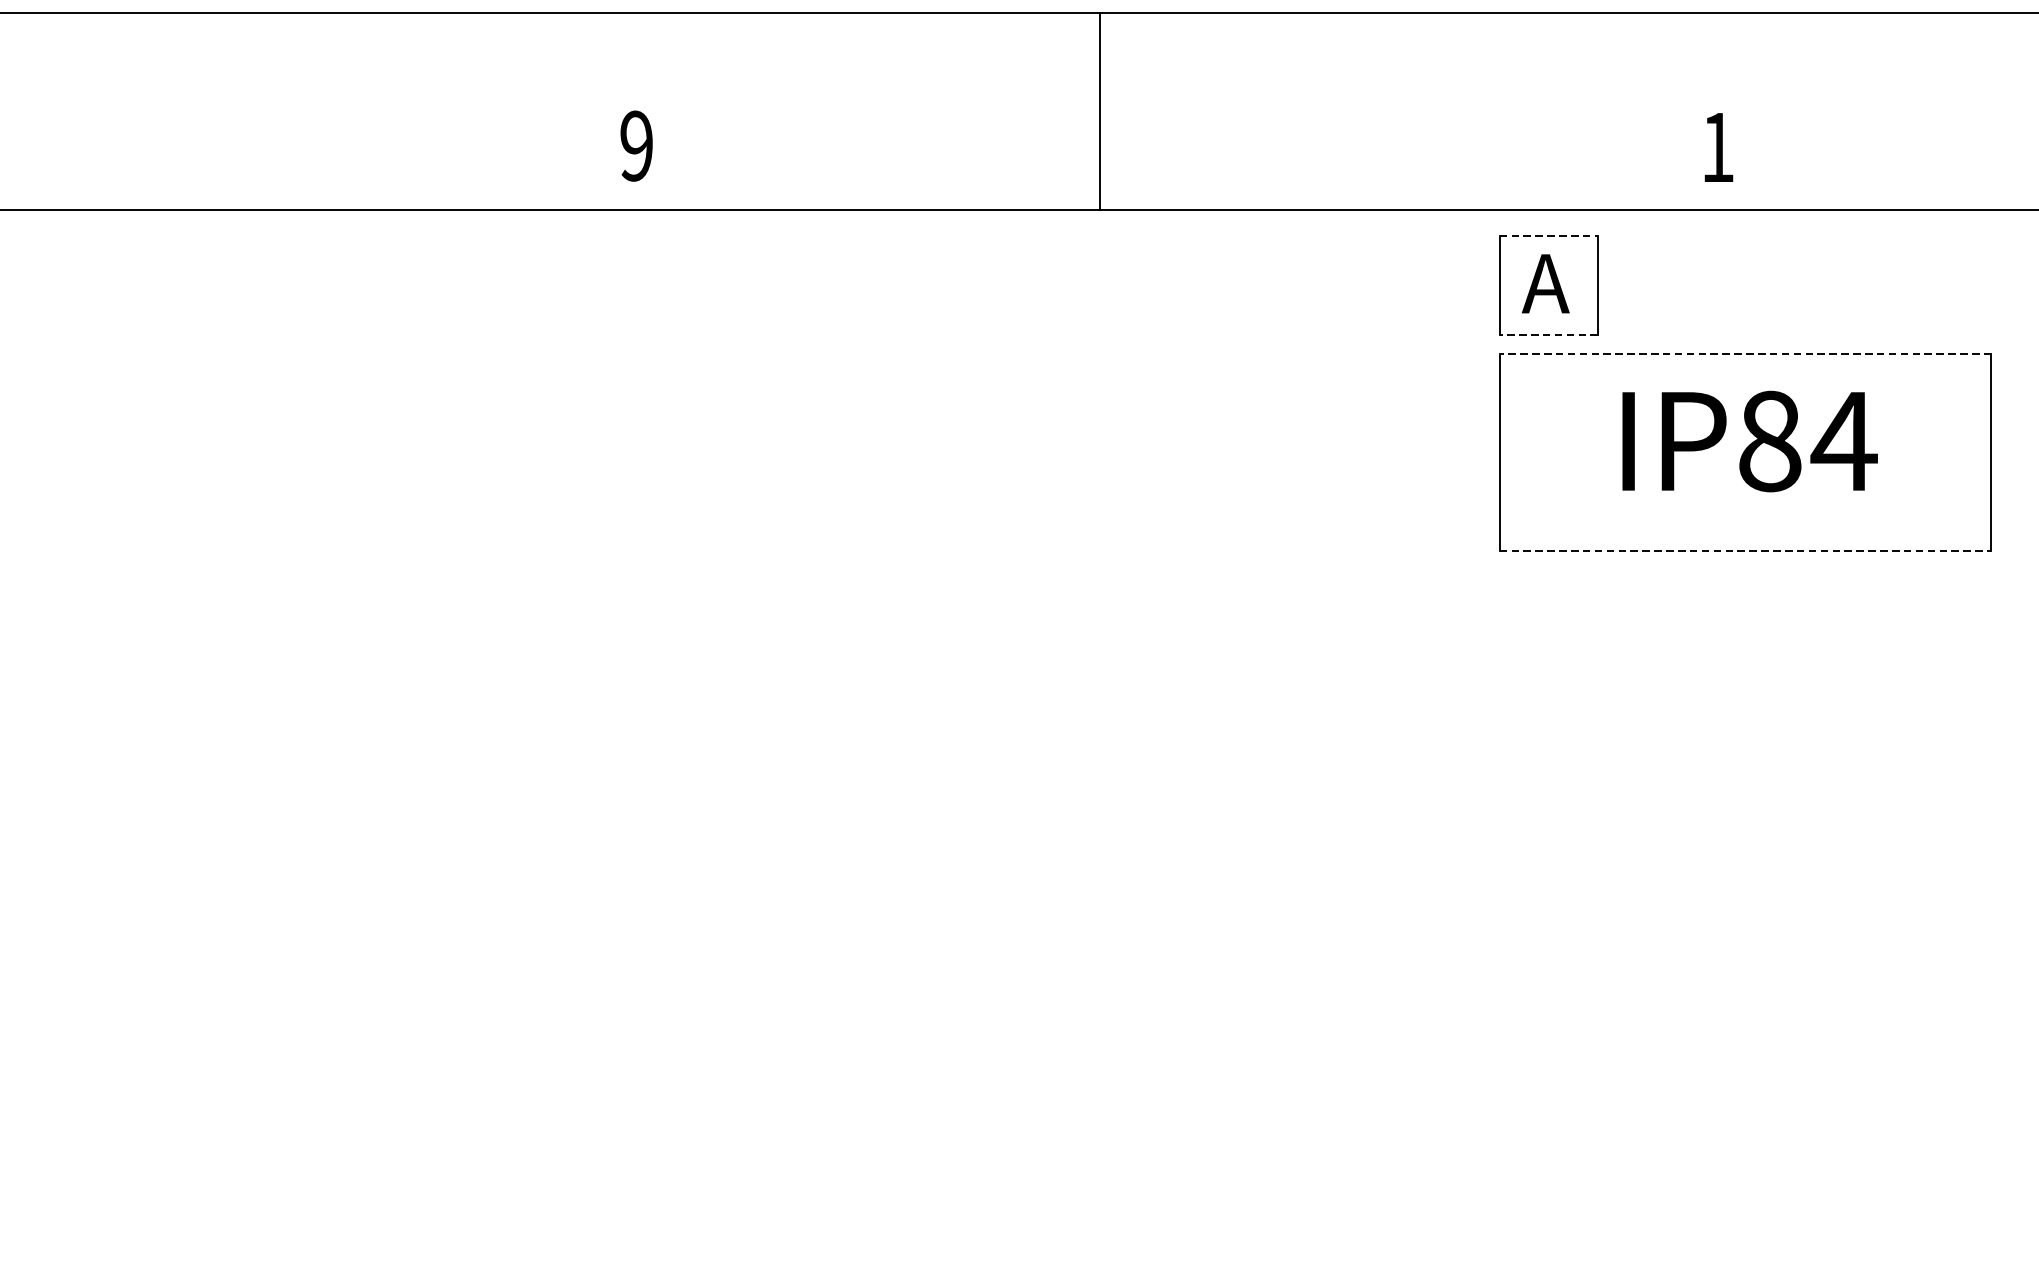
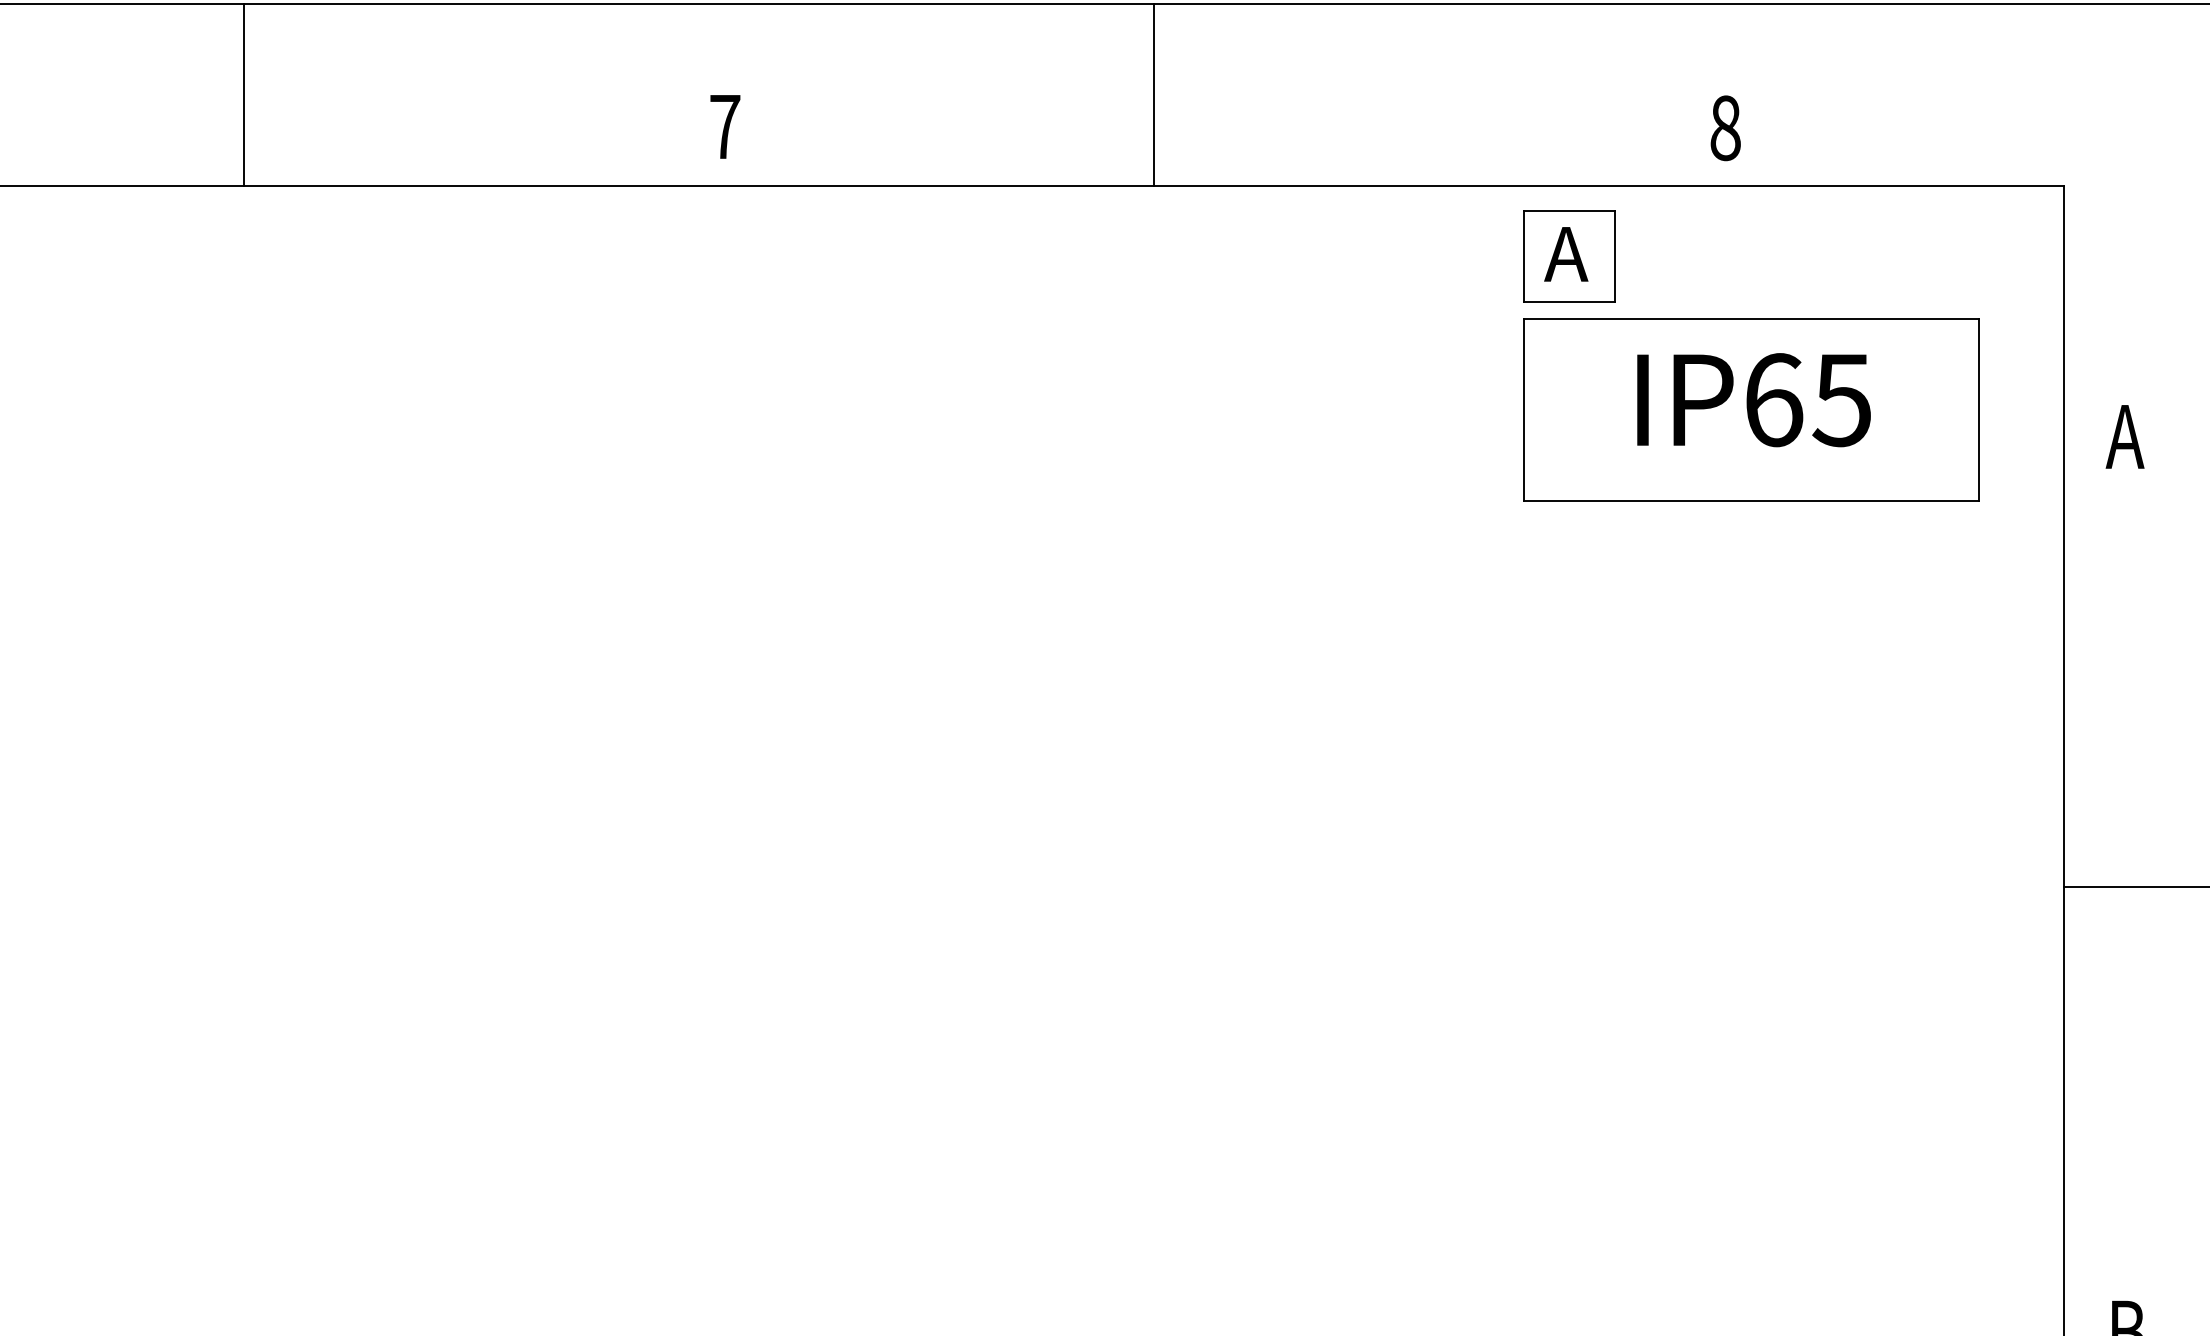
line: (117, 112) -> (244, 95), added
text: (637, 145) -> (725, 126), 9 -> 7
text: (1717, 147) -> (1725, 128), 1 -> 8
line: (1549, 236) -> (1569, 210), dashed -> solid
line: (1548, 334) -> (1568, 301), dashed -> solid
line: (1744, 354) -> (1750, 319), dashed -> solid
text: (1808, 441) -> (1809, 400), IP84 -> IP65
line: (1745, 550) -> (1751, 501), dashed -> solid

